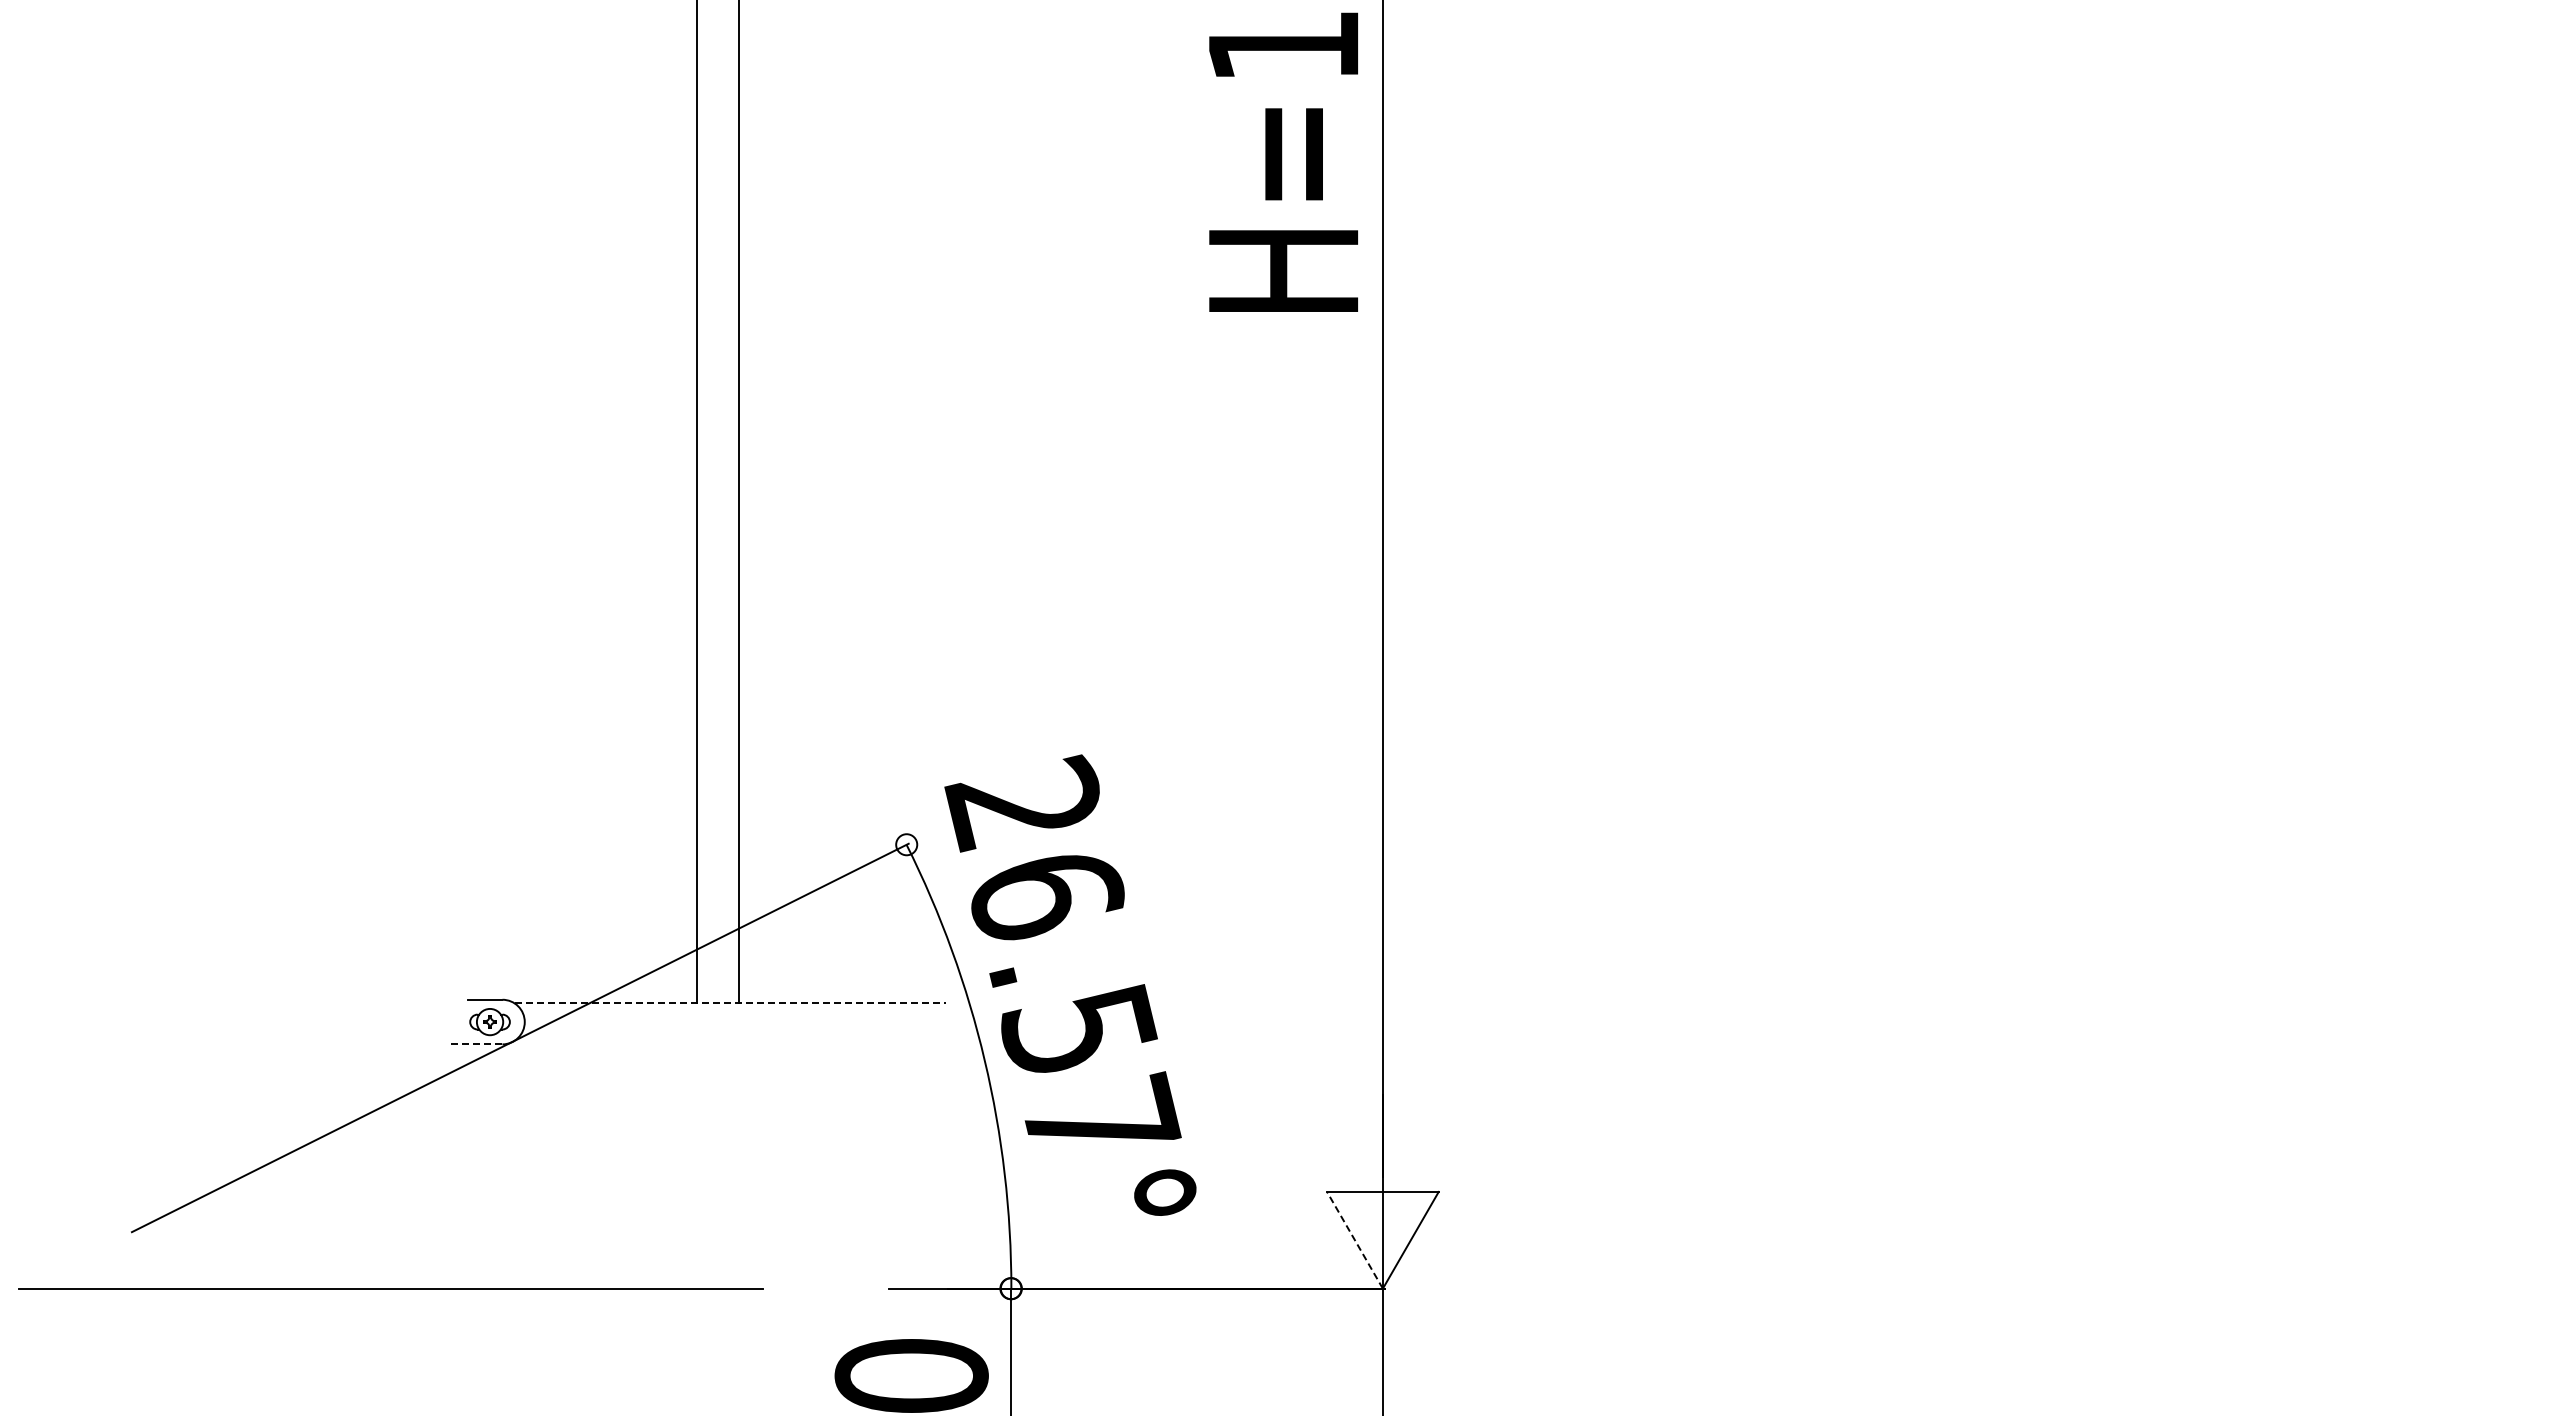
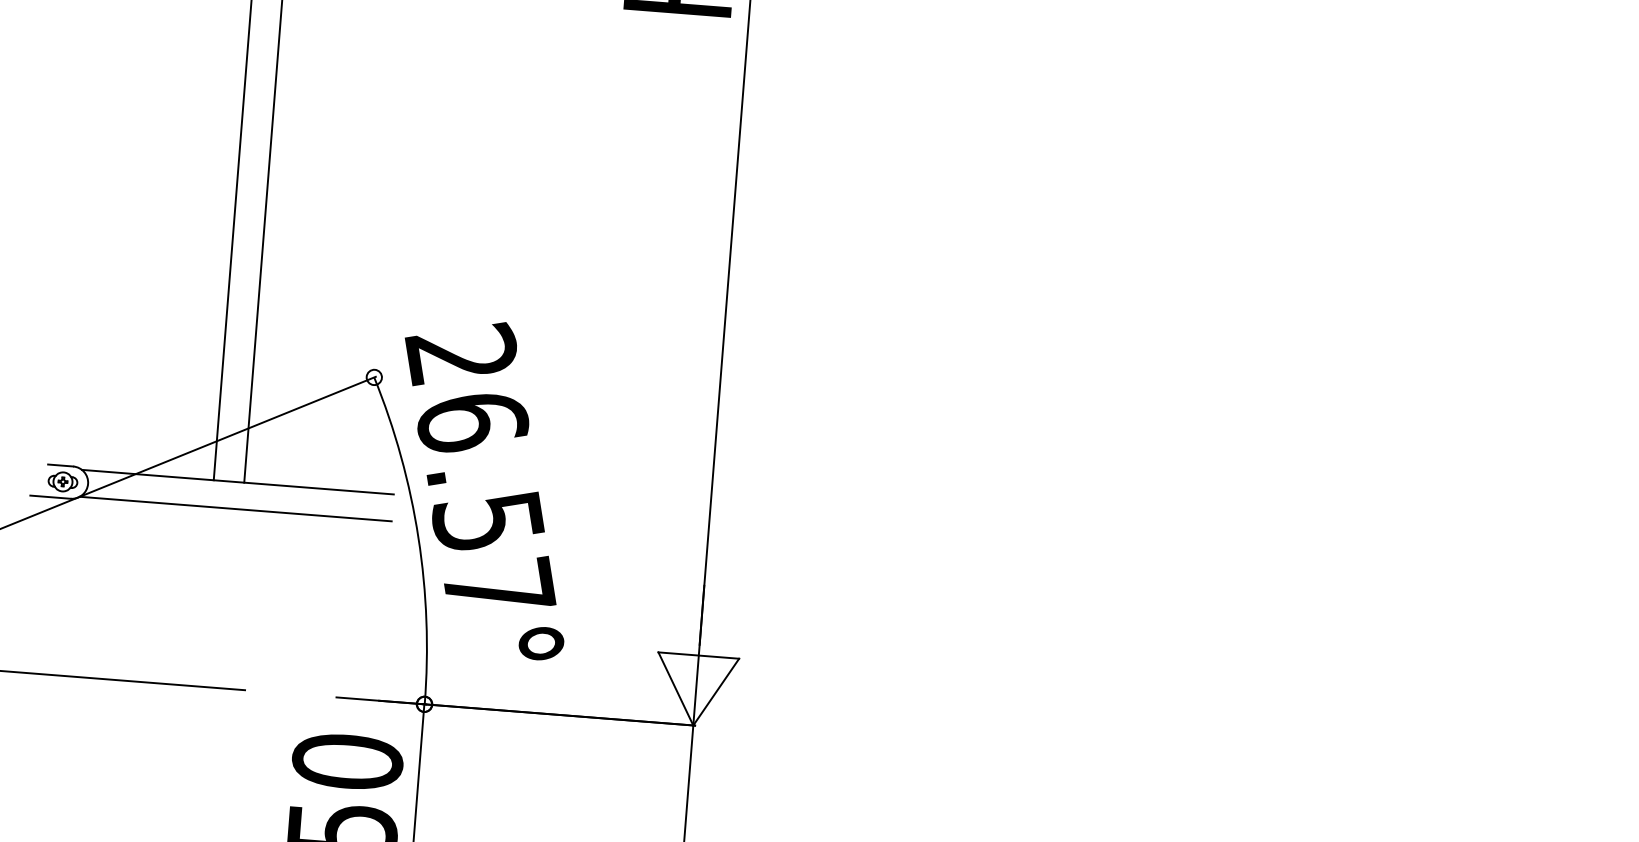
line: (730, 1003) -> (237, 482), dashed -> solid
line: (730, 1040) -> (235, 508), added
line: (474, 1044) -> (50, 497), dashed -> solid
line: (1355, 1240) -> (676, 689), dashed -> solid

